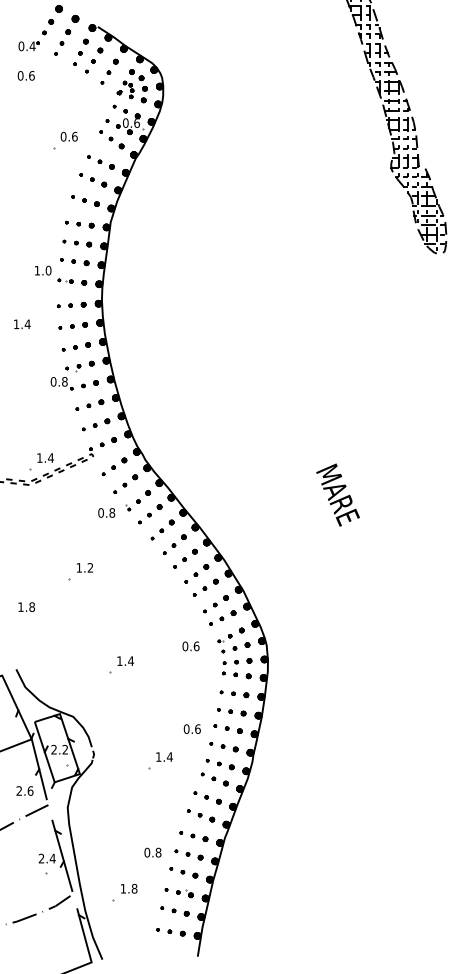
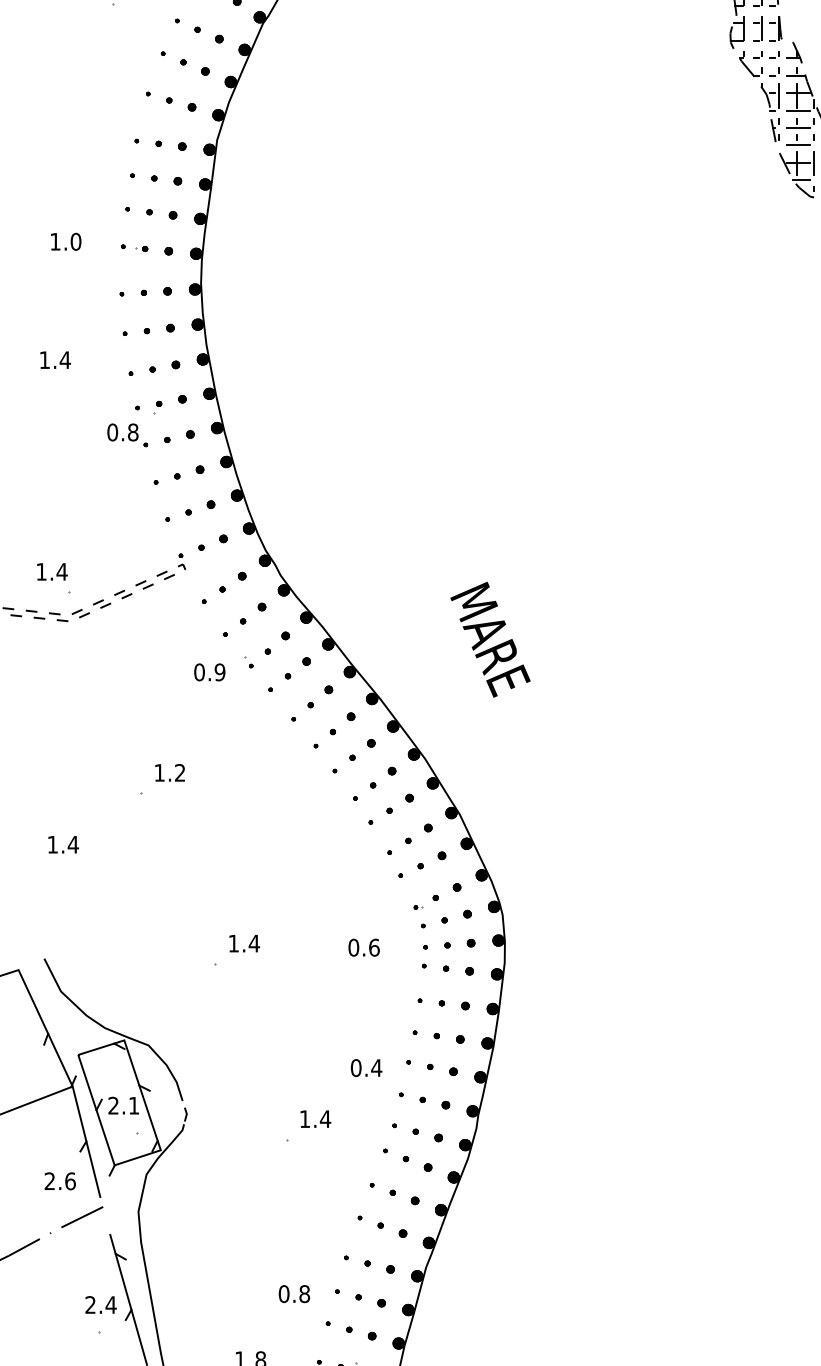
text: (43, 270) -> (66, 241), moved
text: (22, 324) -> (55, 360), moved
text: (45, 457) -> (52, 570), moved
text: (337, 494) -> (489, 638), moved
text: (112, 512) -> (220, 671), 0.8 -> 0.9
text: (32, 606) -> (73, 843), 1.8 -> 1.4
text: (190, 646) -> (363, 947), moved
text: (197, 728) -> (375, 1066), 0.6 -> 0.4
text: (64, 749) -> (132, 1105), 2.2 -> 2.1

